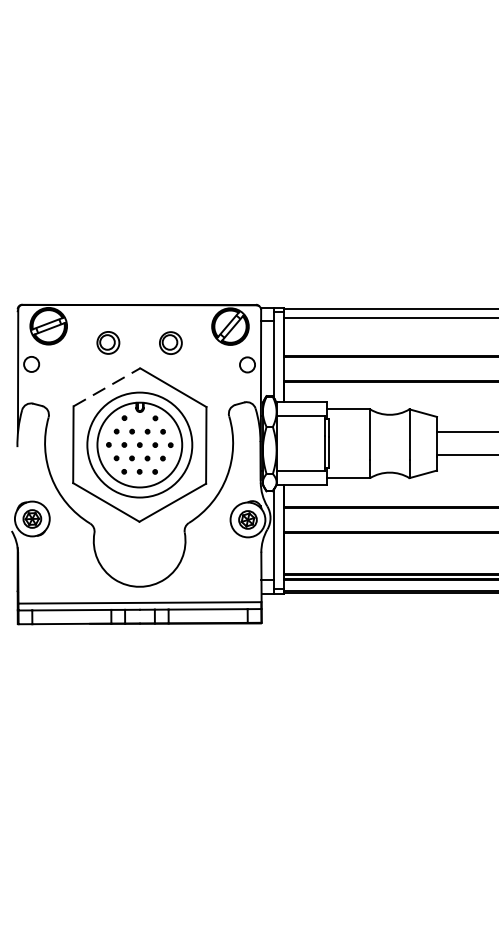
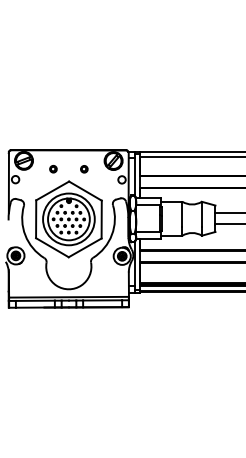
part: (108, 343) -> (53, 169), size x0.62
part: (171, 343) -> (84, 169), size x0.62
line: (106, 386) -> (52, 190), dashed -> solid

